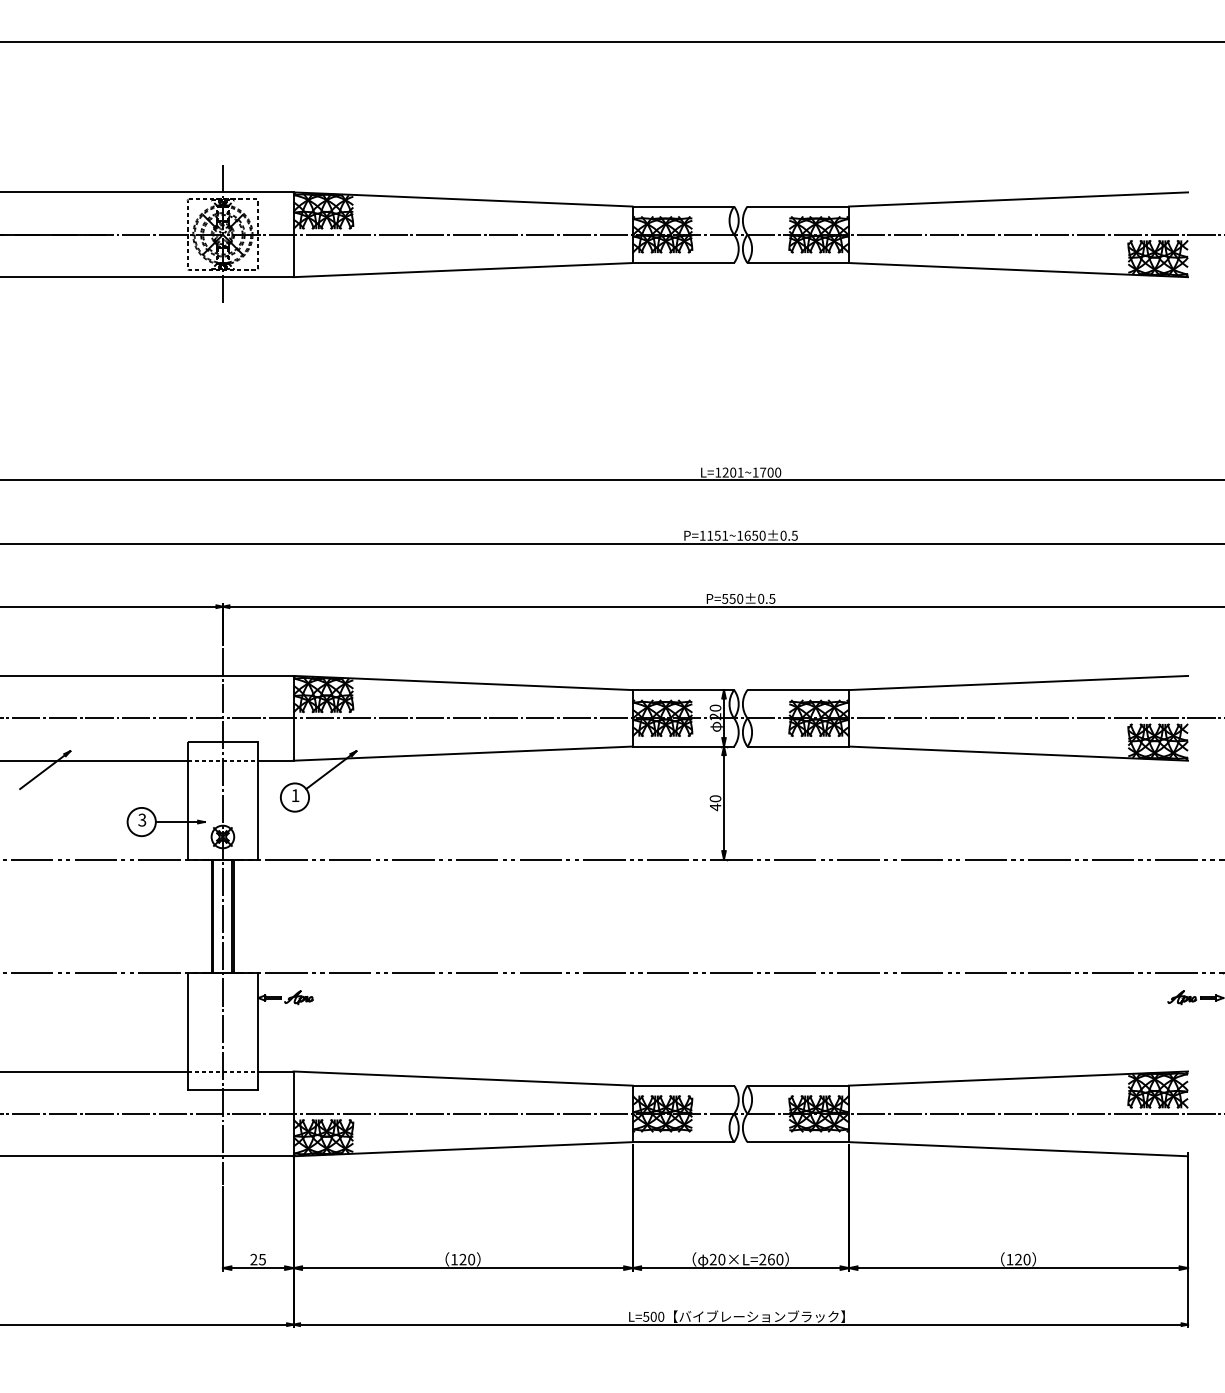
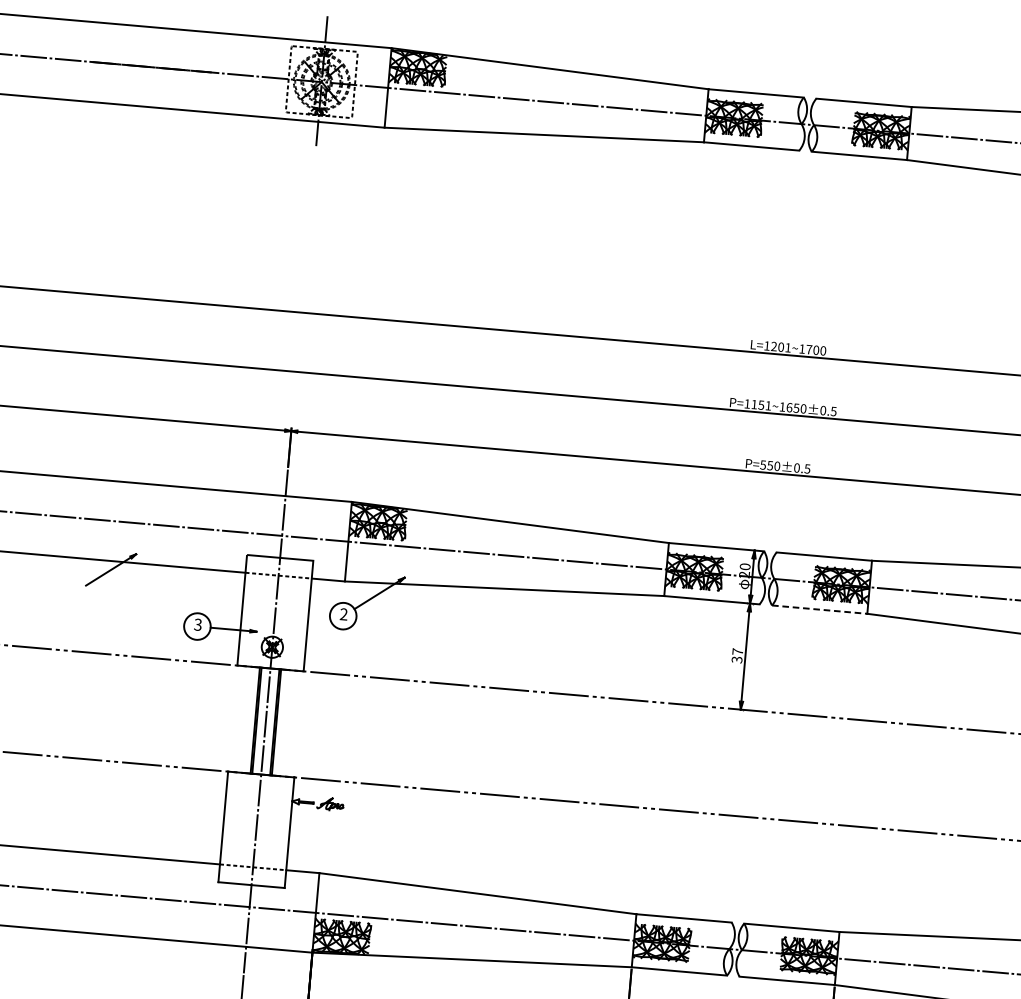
line: (798, 746) -> (819, 609), solid -> dashed
text: (295, 795) -> (343, 614), 1 -> 2
text: (715, 803) -> (737, 656), 40 -> 37

